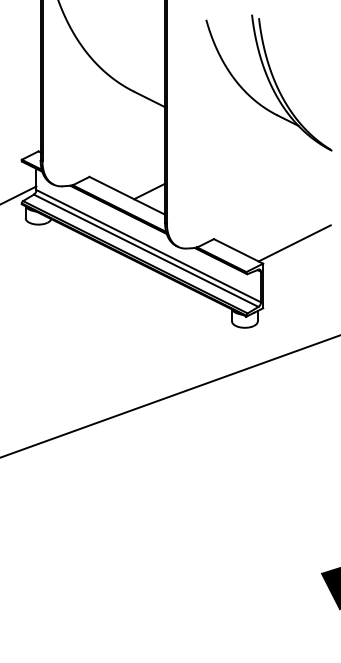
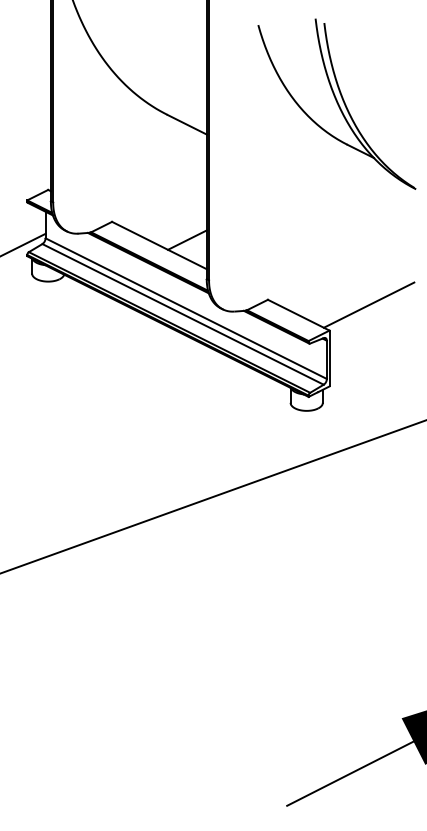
line: (279, 617) -> (350, 773), added

